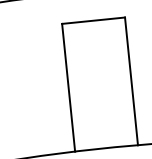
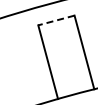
line: (93, 20) -> (56, 20), solid -> dashed

